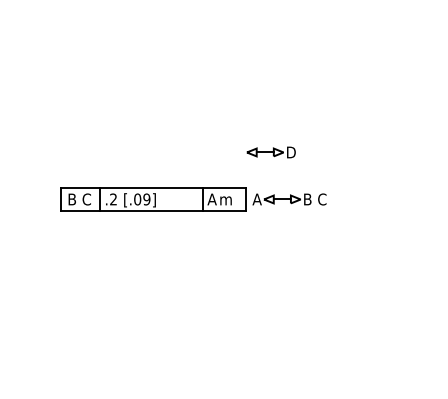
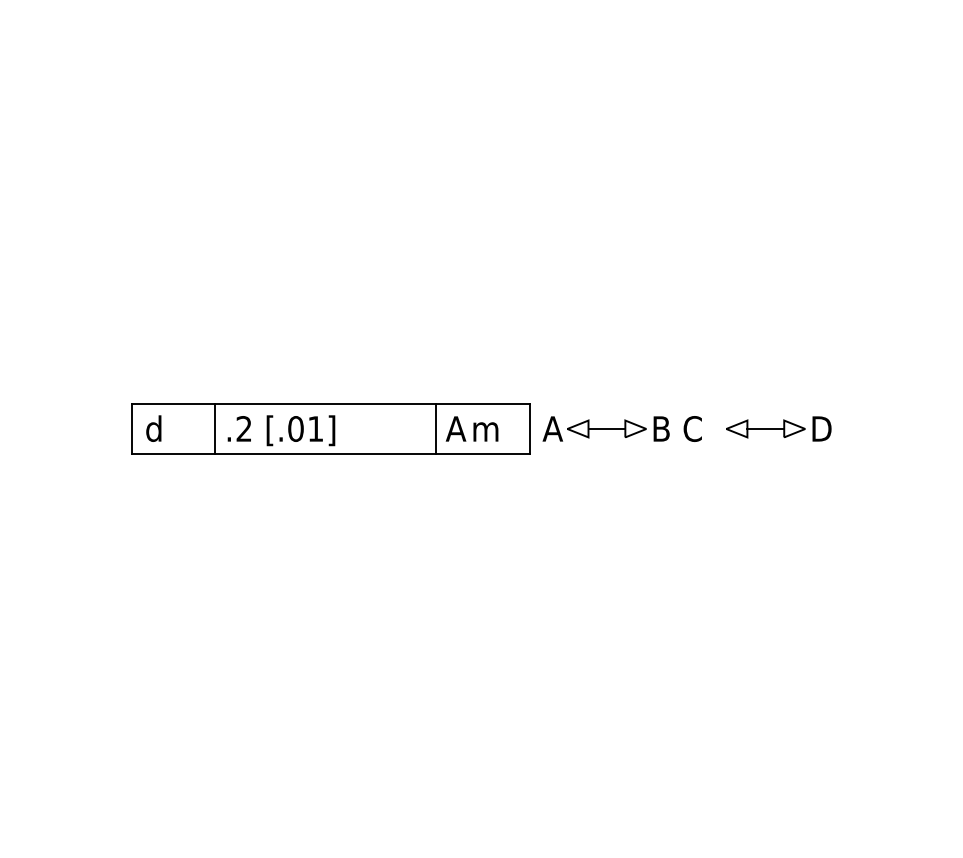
part: (270, 152) -> (777, 429), moved
text: (79, 199) -> (170, 429), B C -> d
text: (146, 199) -> (314, 429), [.09] -> [.01]

